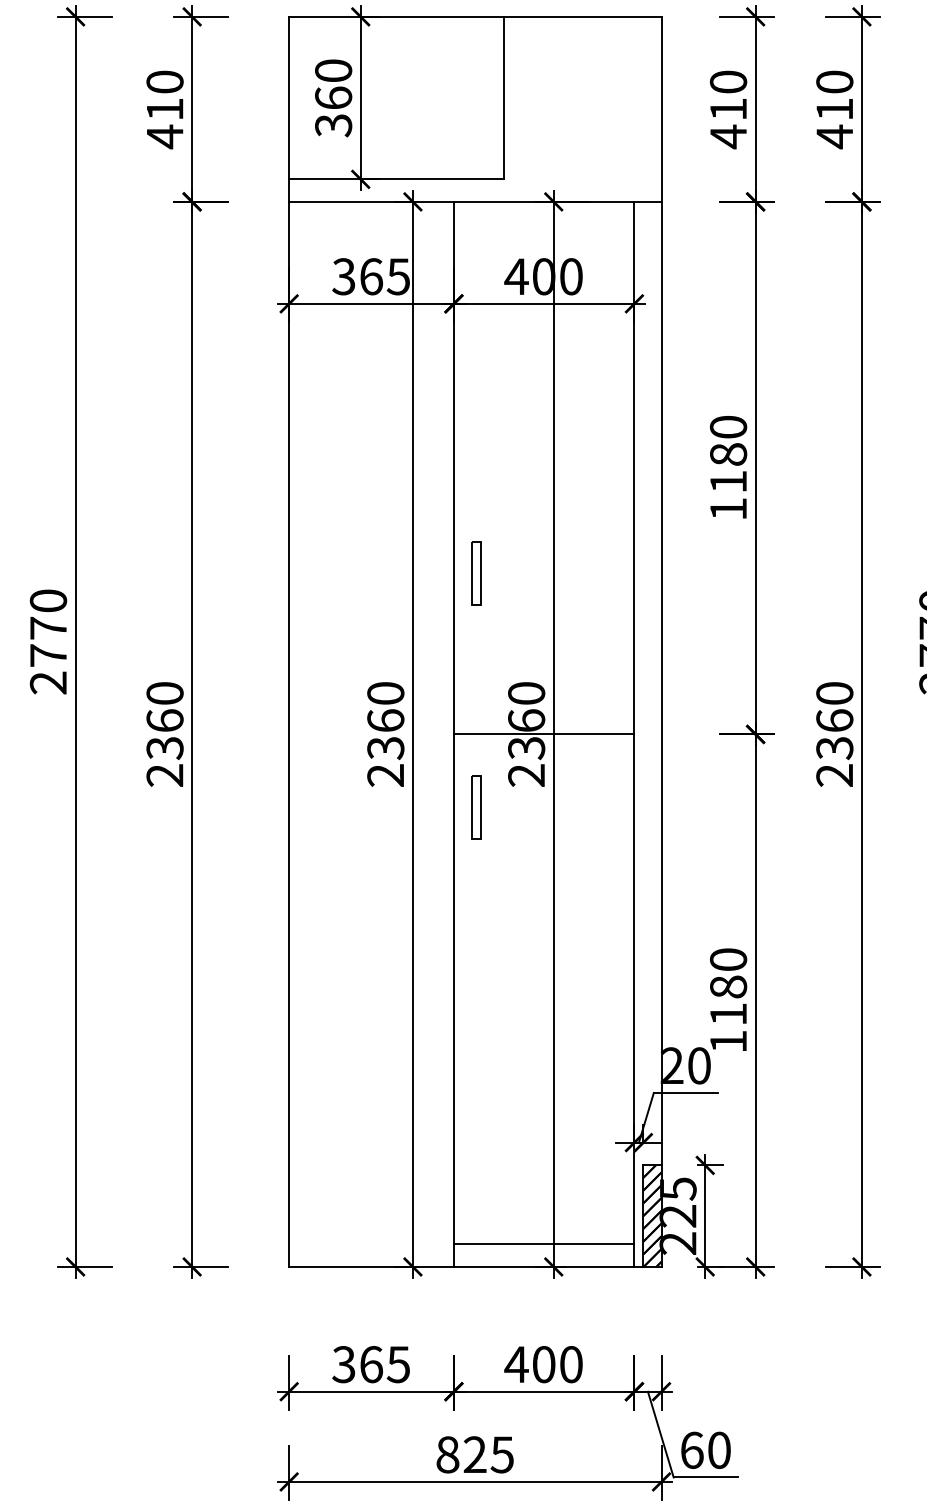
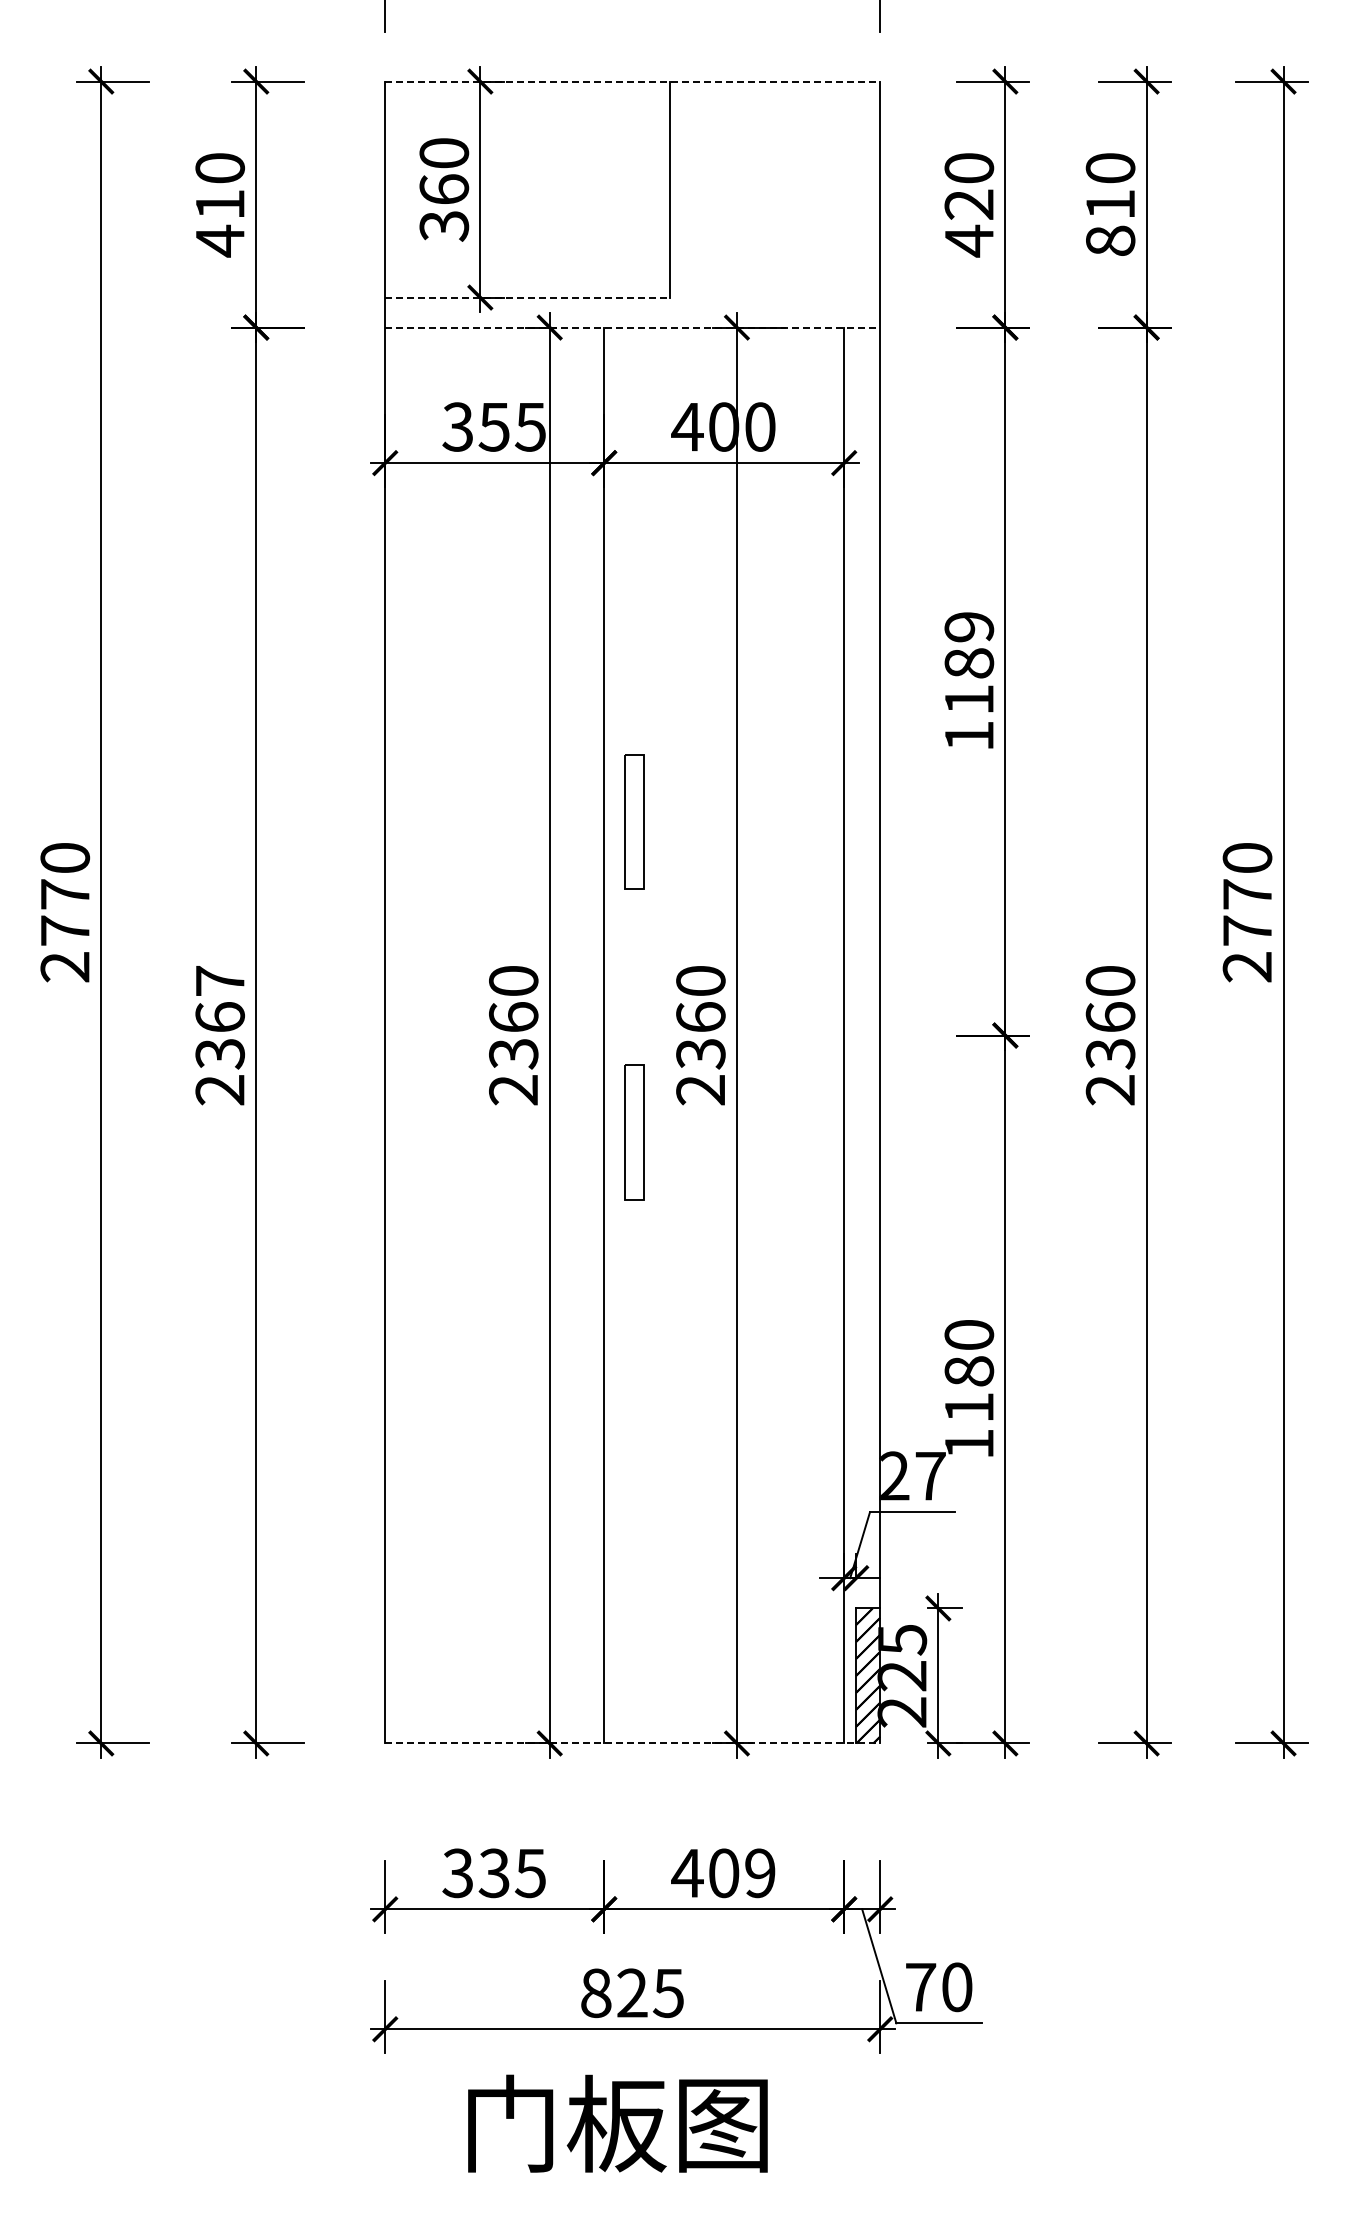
line: (475, 16) -> (633, 81), solid -> dashed
text: (727, 109) -> (968, 204), 410 -> 420
text: (834, 136) -> (1110, 240), 410 -> 810
line: (396, 179) -> (528, 297), solid -> dashed
line: (475, 201) -> (633, 327), solid -> dashed
text: (370, 276) -> (493, 426), 365 -> 355
text: (728, 427) -> (969, 627), 1180 -> 1189
part: (475, 573) -> (633, 821), size x1.6
text: (164, 693) -> (219, 980), 2360 -> 2367
line: (544, 734) -> (724, 1035), removed
part: (475, 807) -> (633, 1132), size x1.6
text: (699, 1065) -> (930, 1475), 20 -> 27
line: (544, 1244) -> (724, 1713), removed
line: (475, 1266) -> (633, 1743), solid -> dashed
text: (370, 1364) -> (493, 1873), 365 -> 335
text: (571, 1364) -> (760, 1873), 400 -> 409
text: (692, 1450) -> (921, 1987), 60 -> 70

